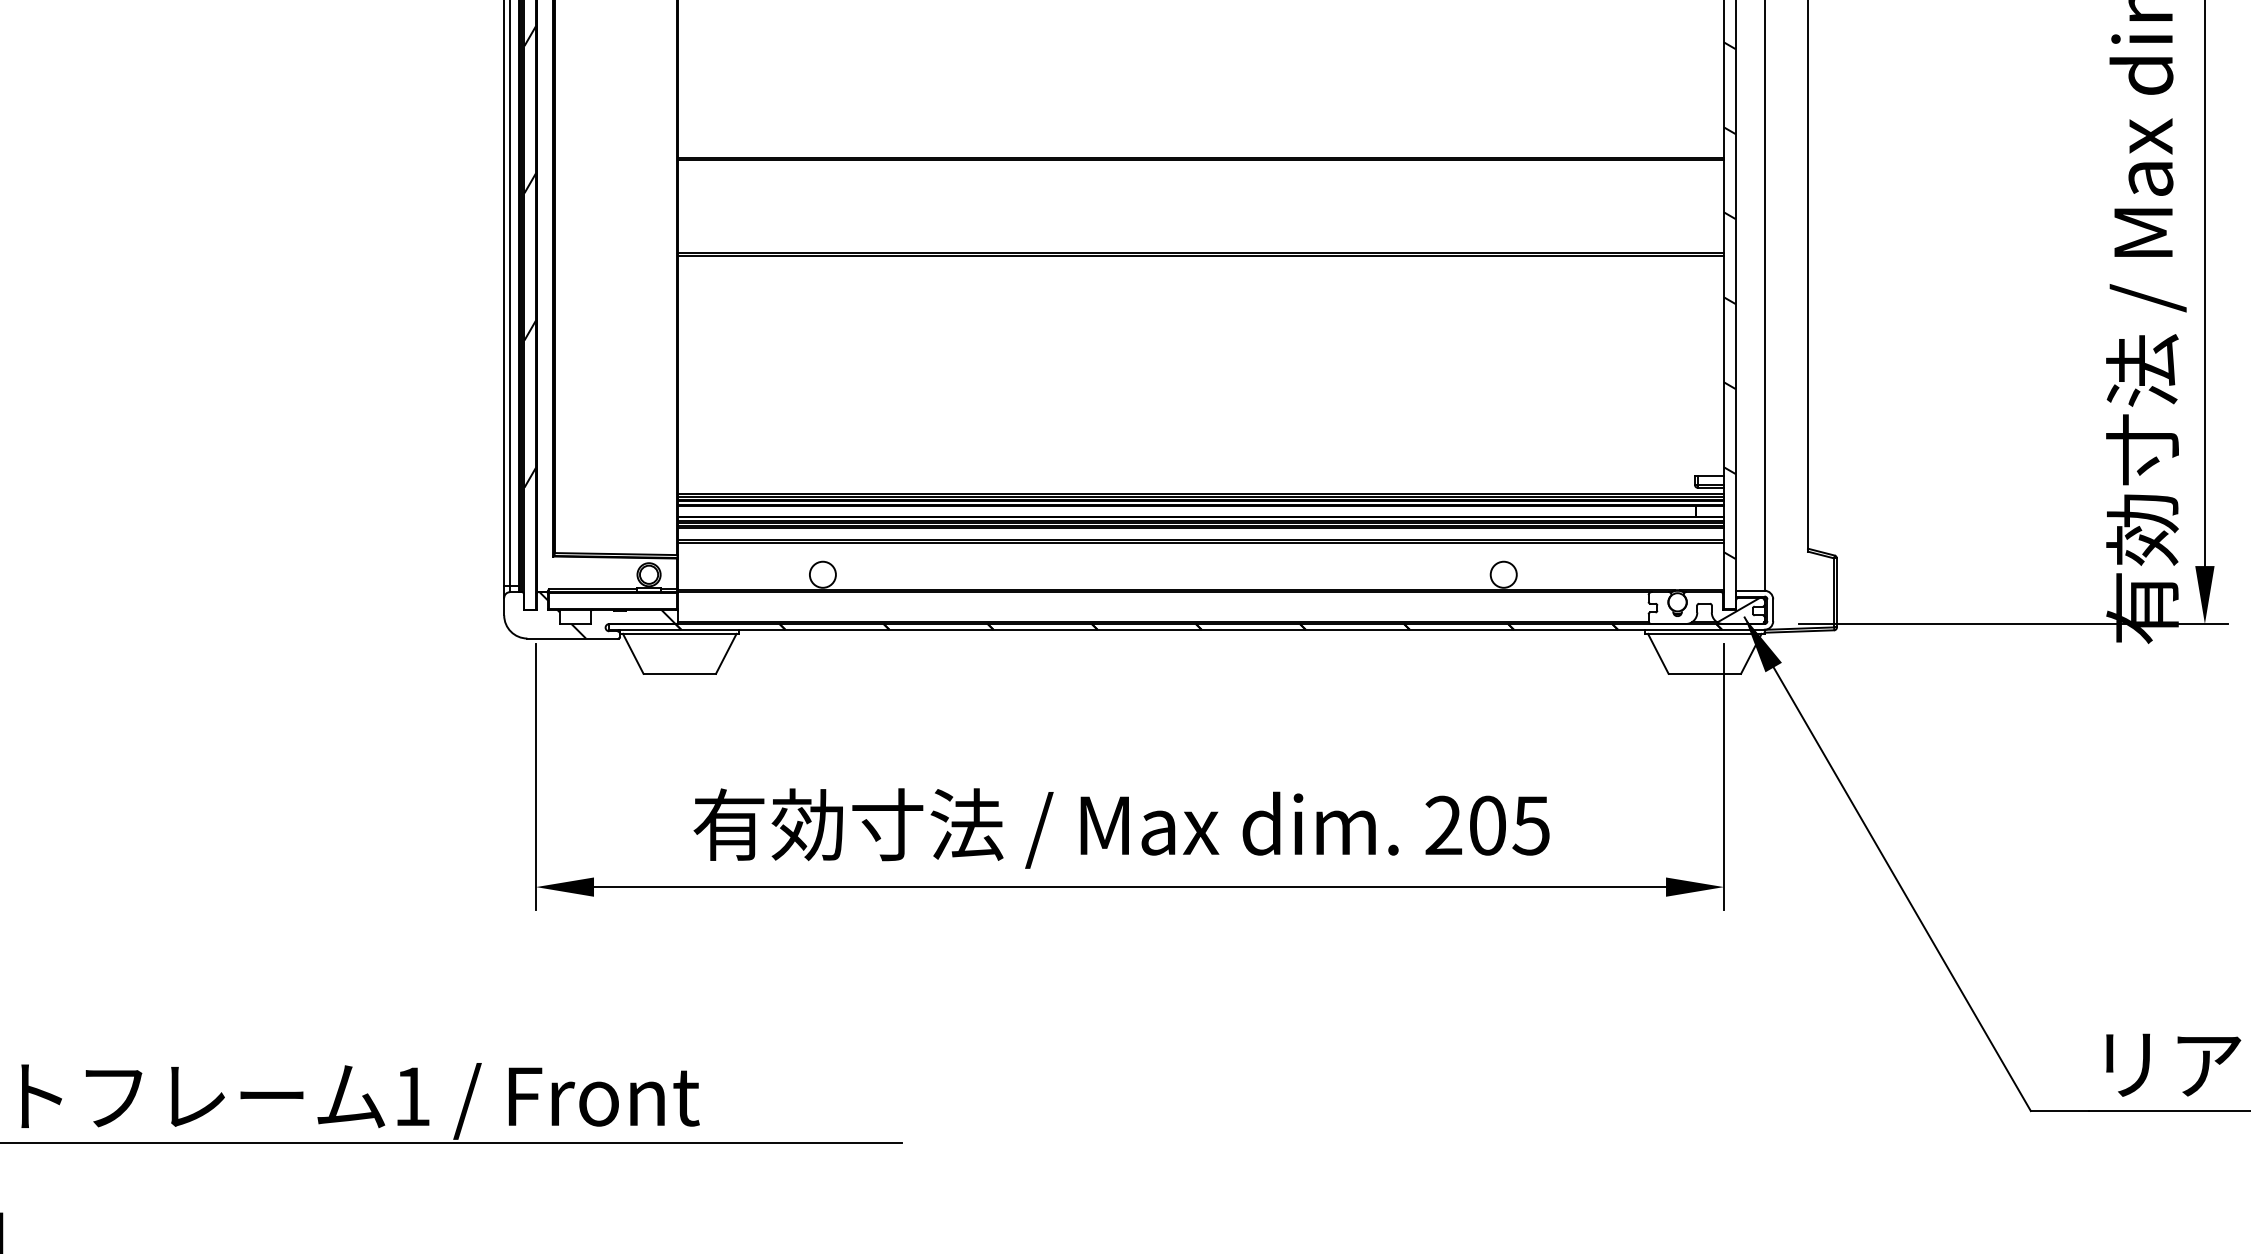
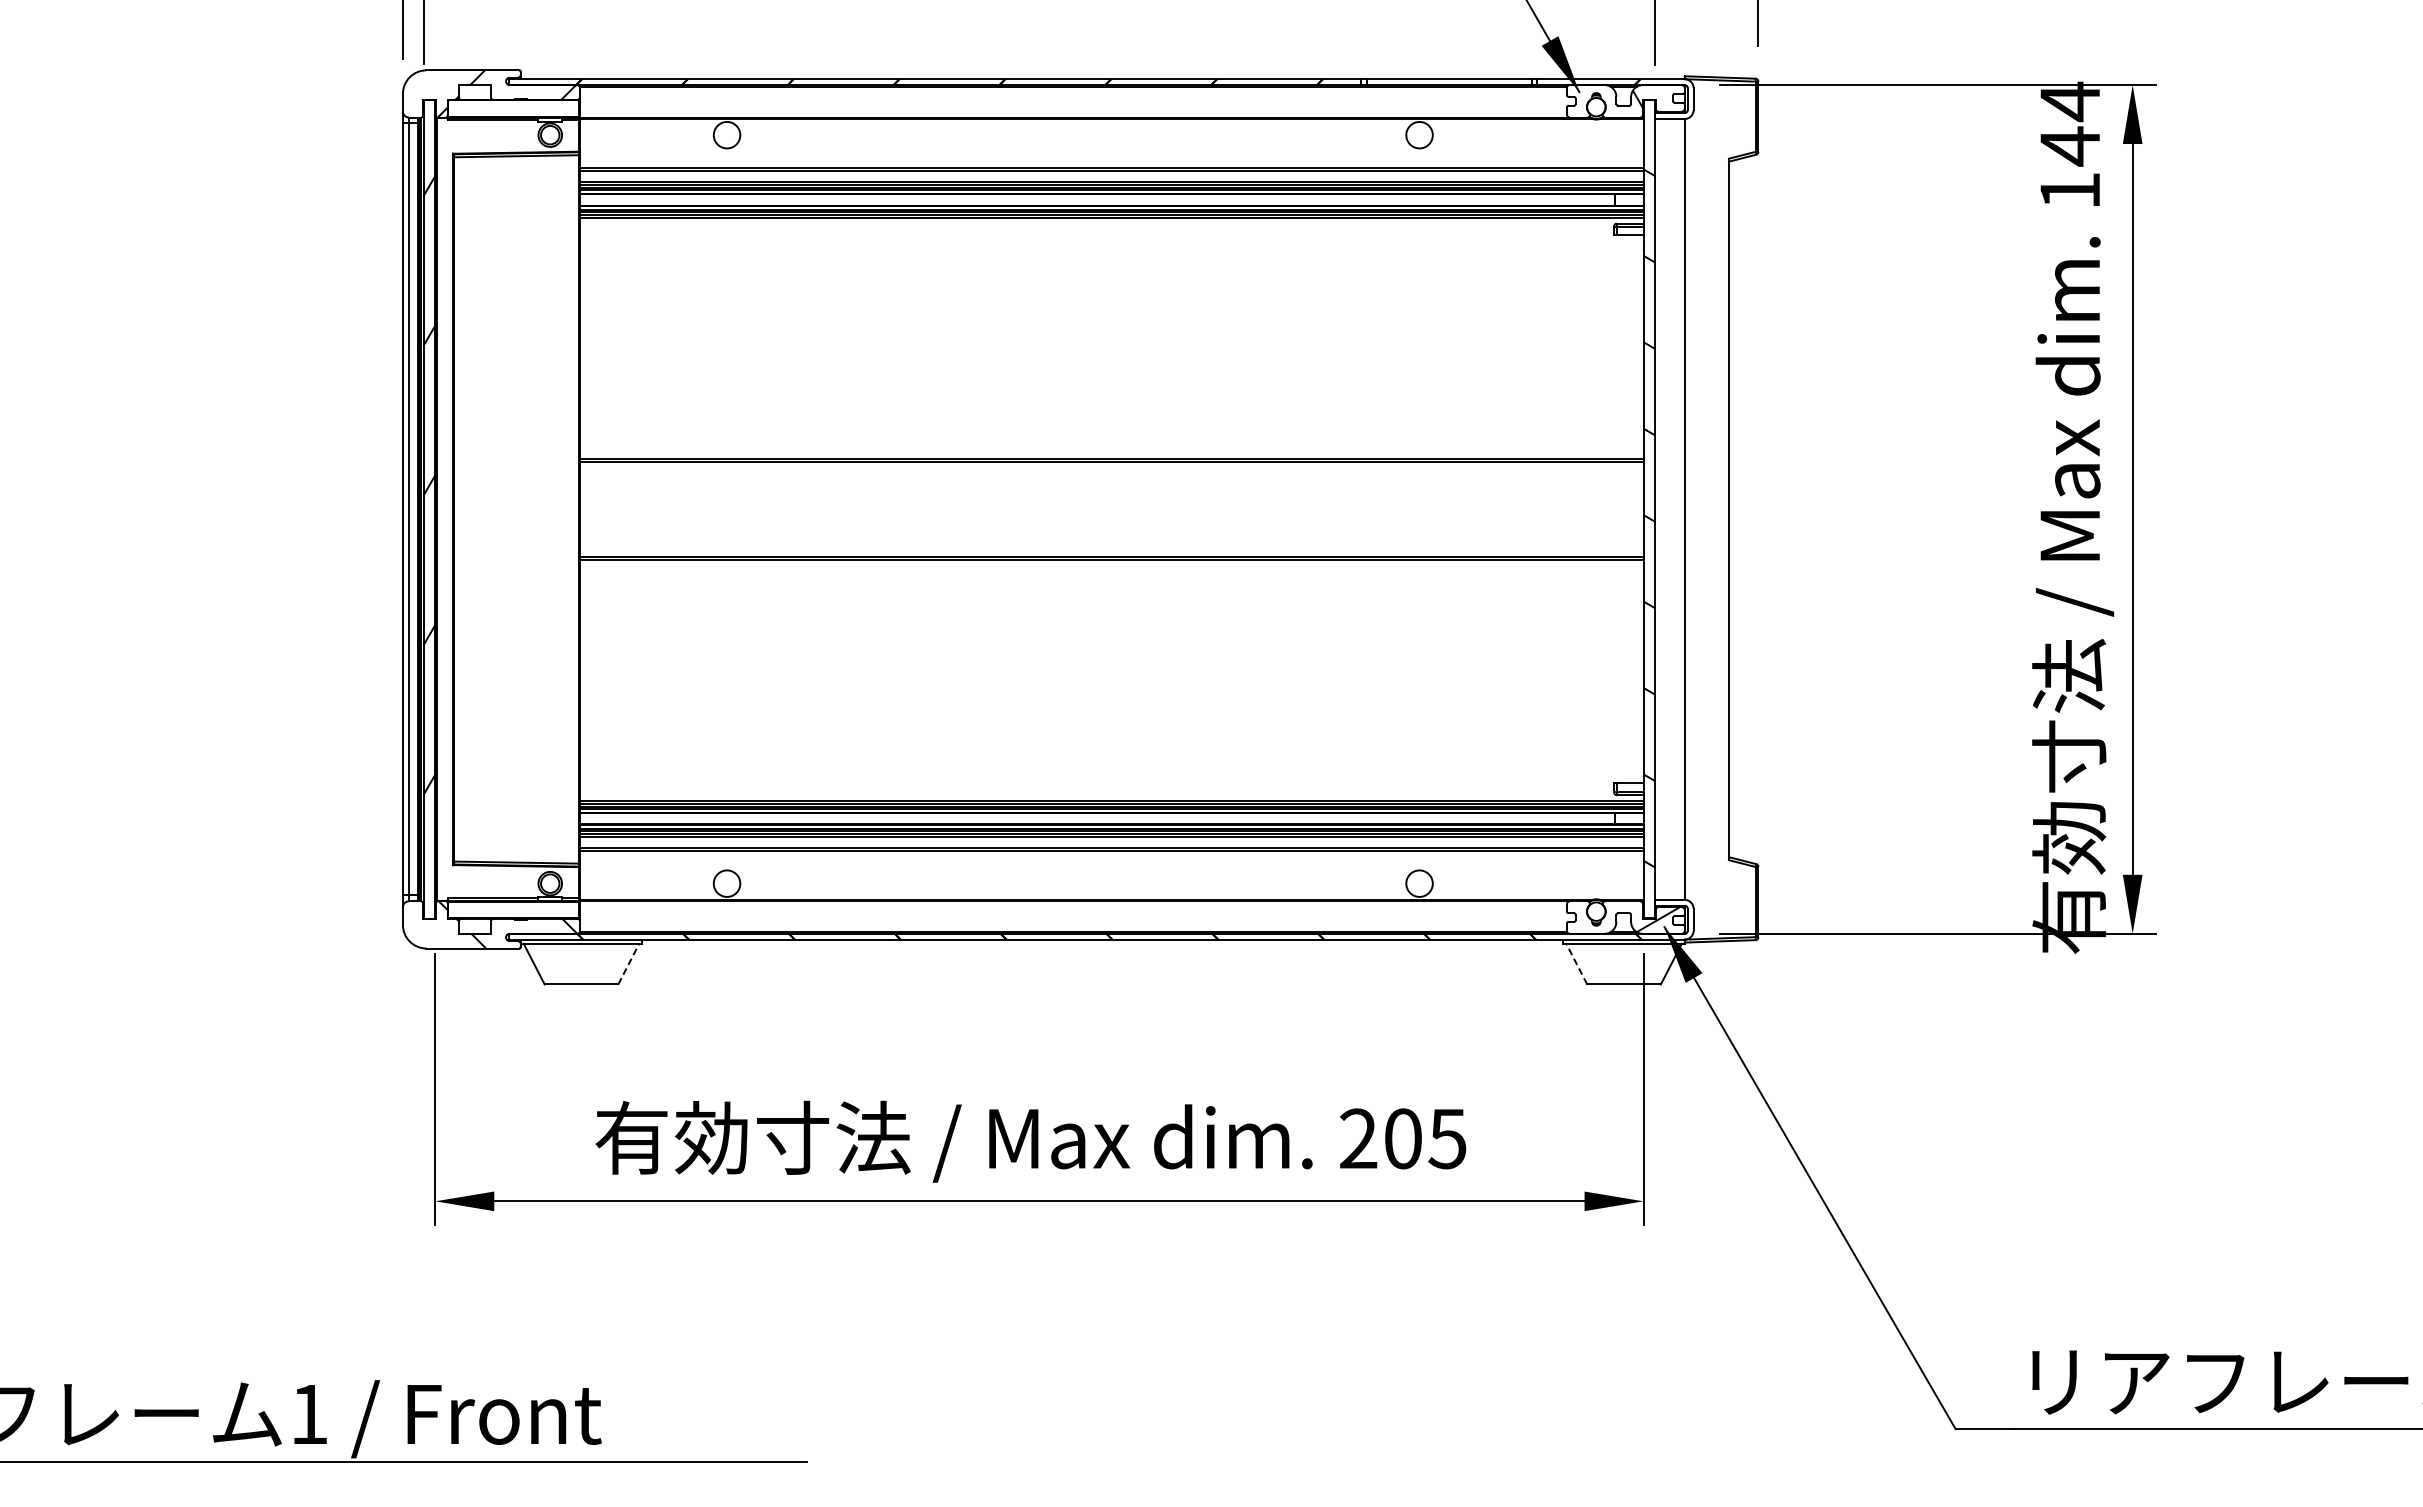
line: (726, 654) -> (628, 964), solid -> dashed
line: (1658, 654) -> (1576, 964), solid -> dashed

